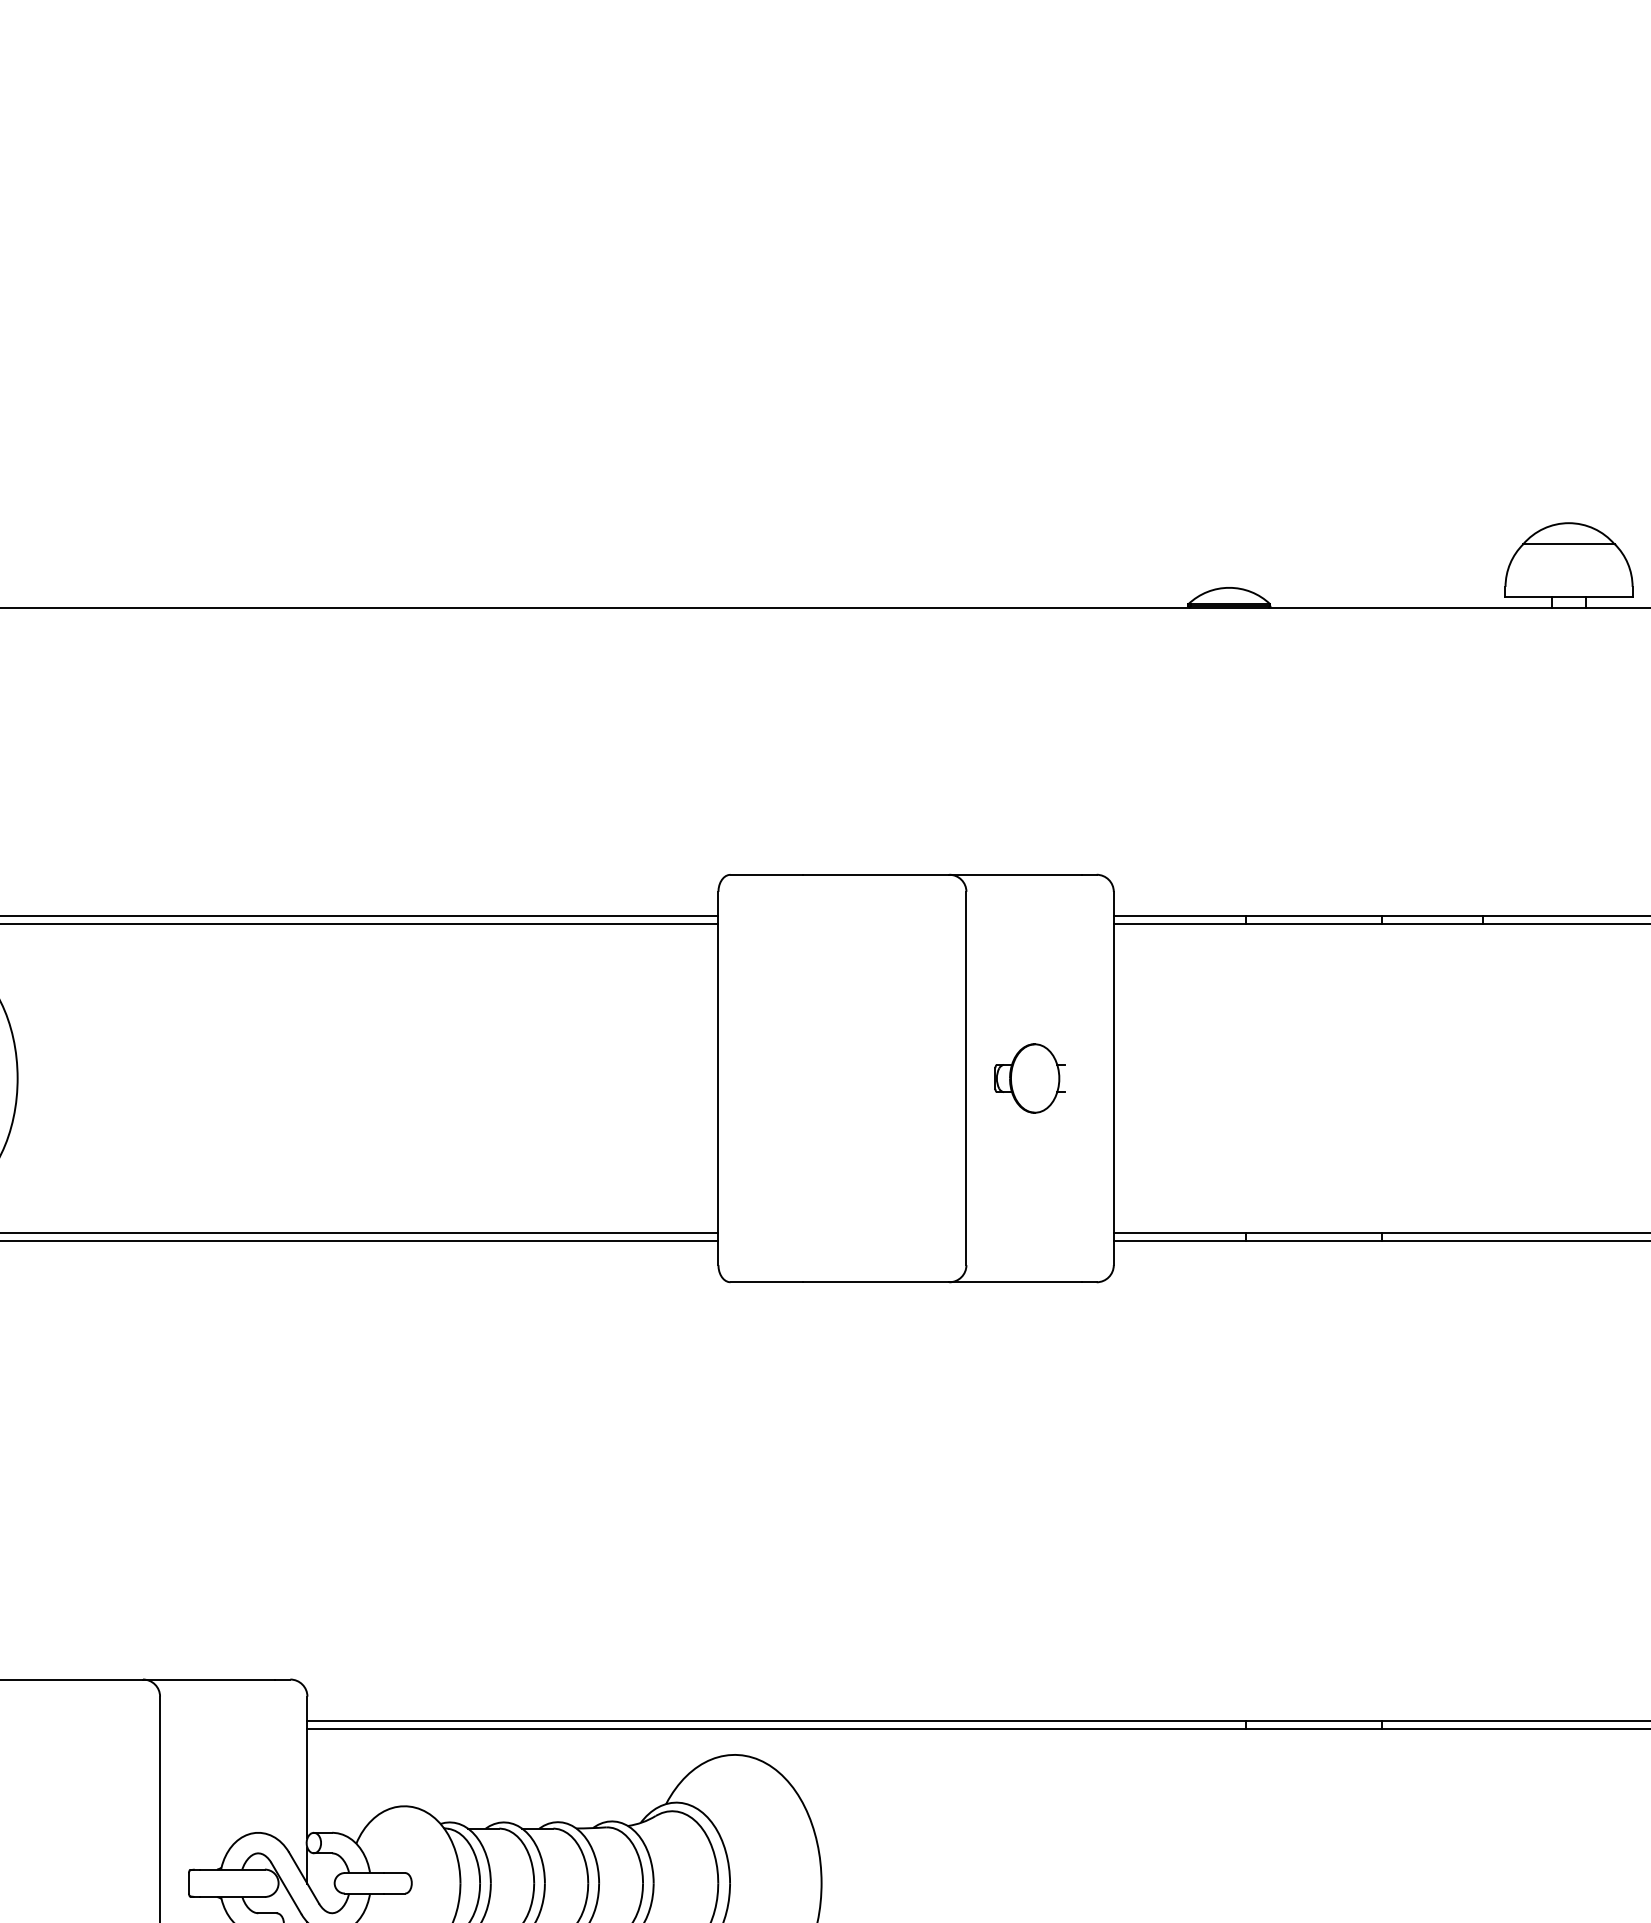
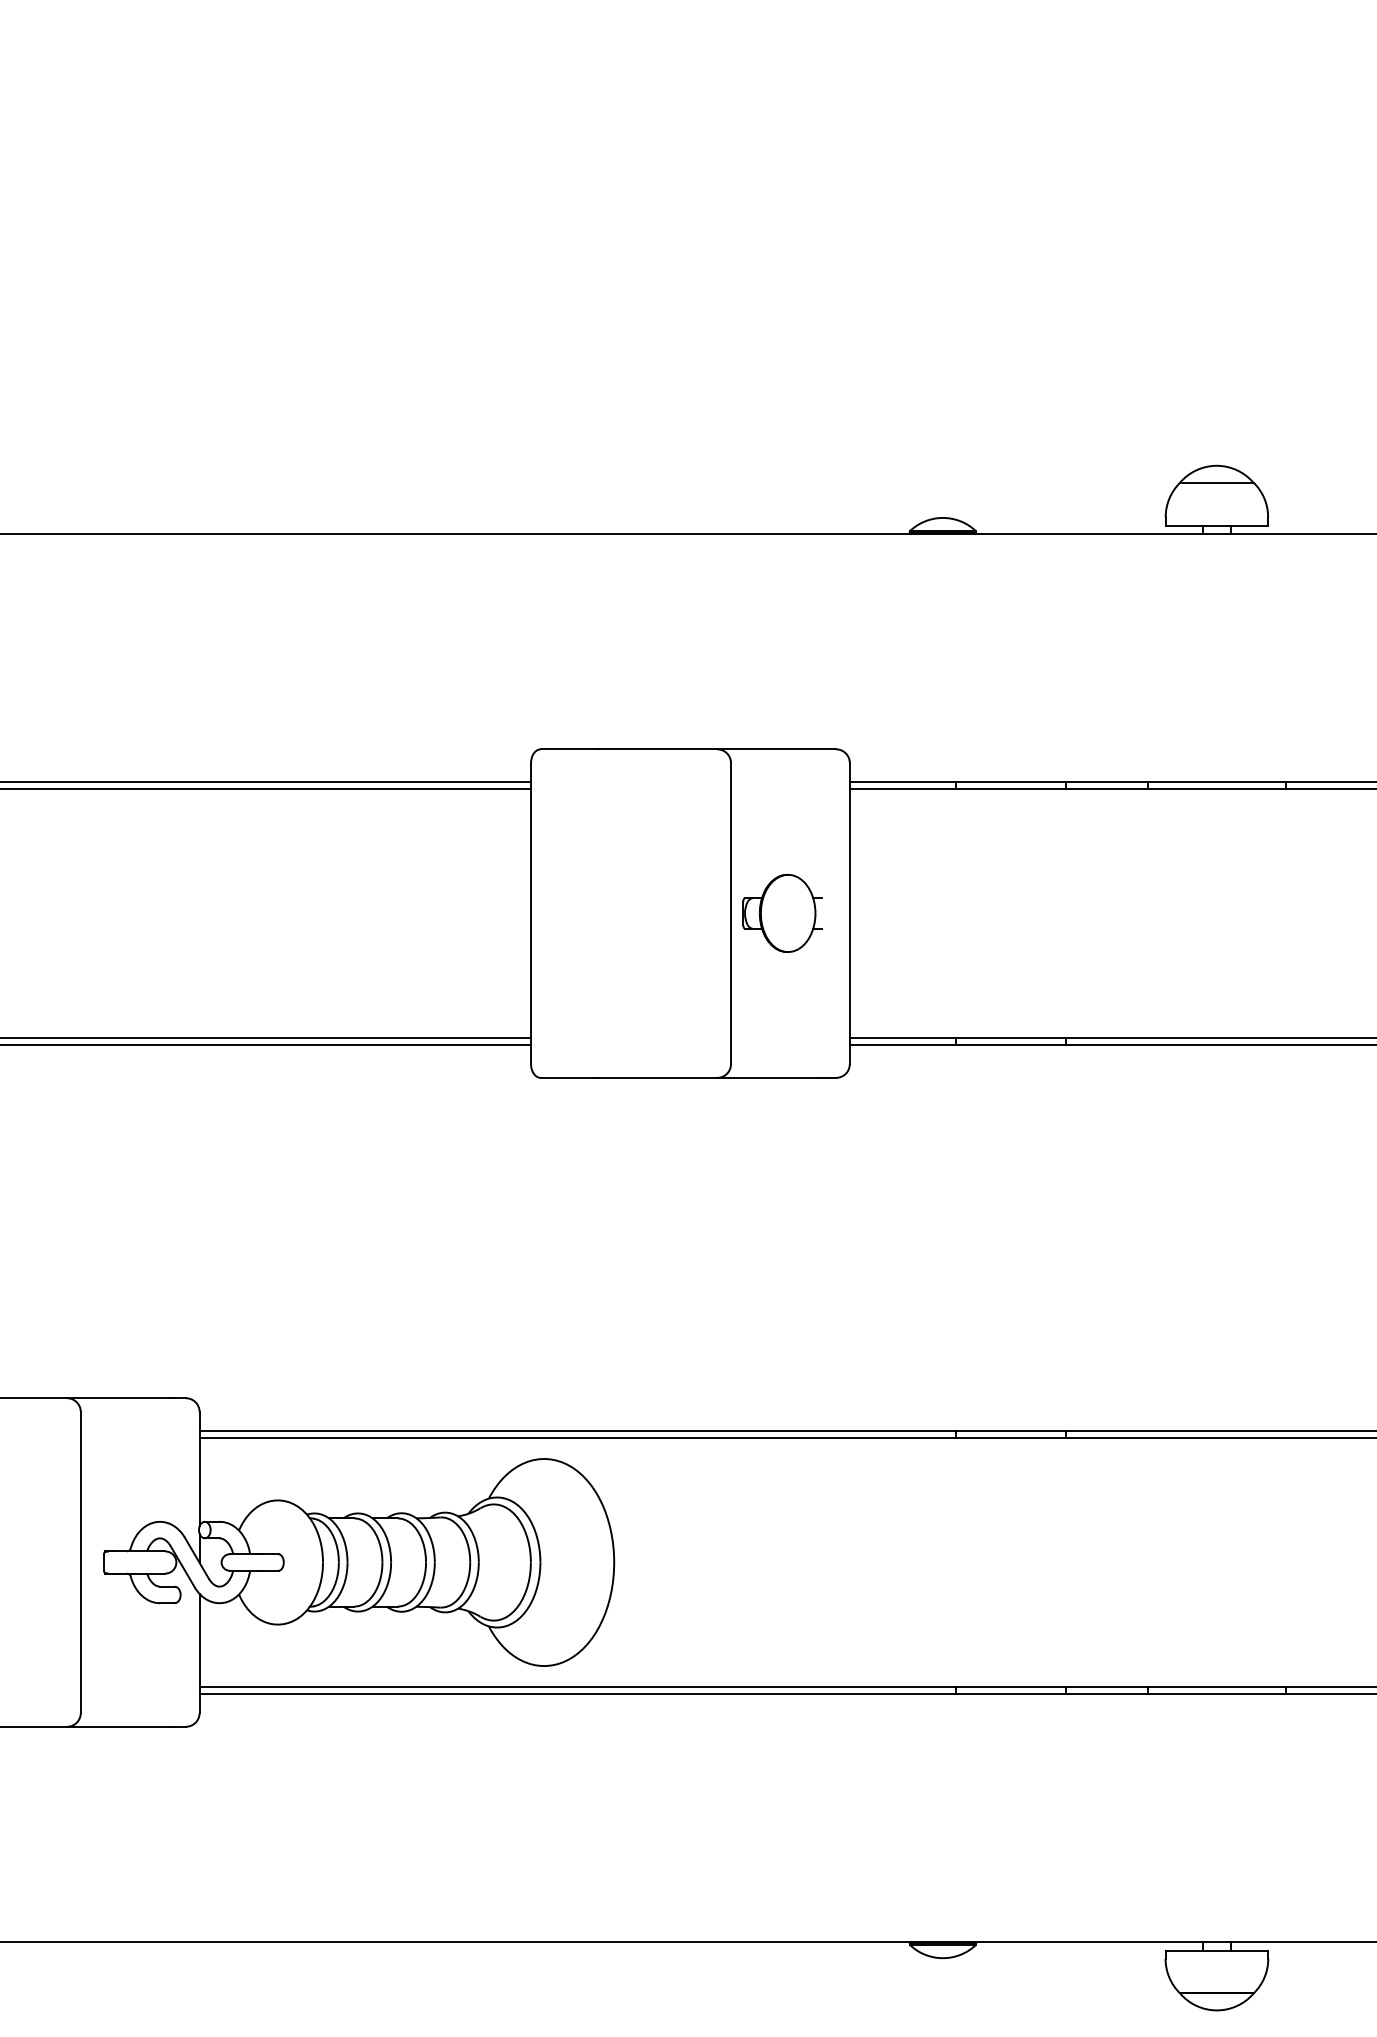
part: (1029, 1078) -> (781, 913), size x1.4

